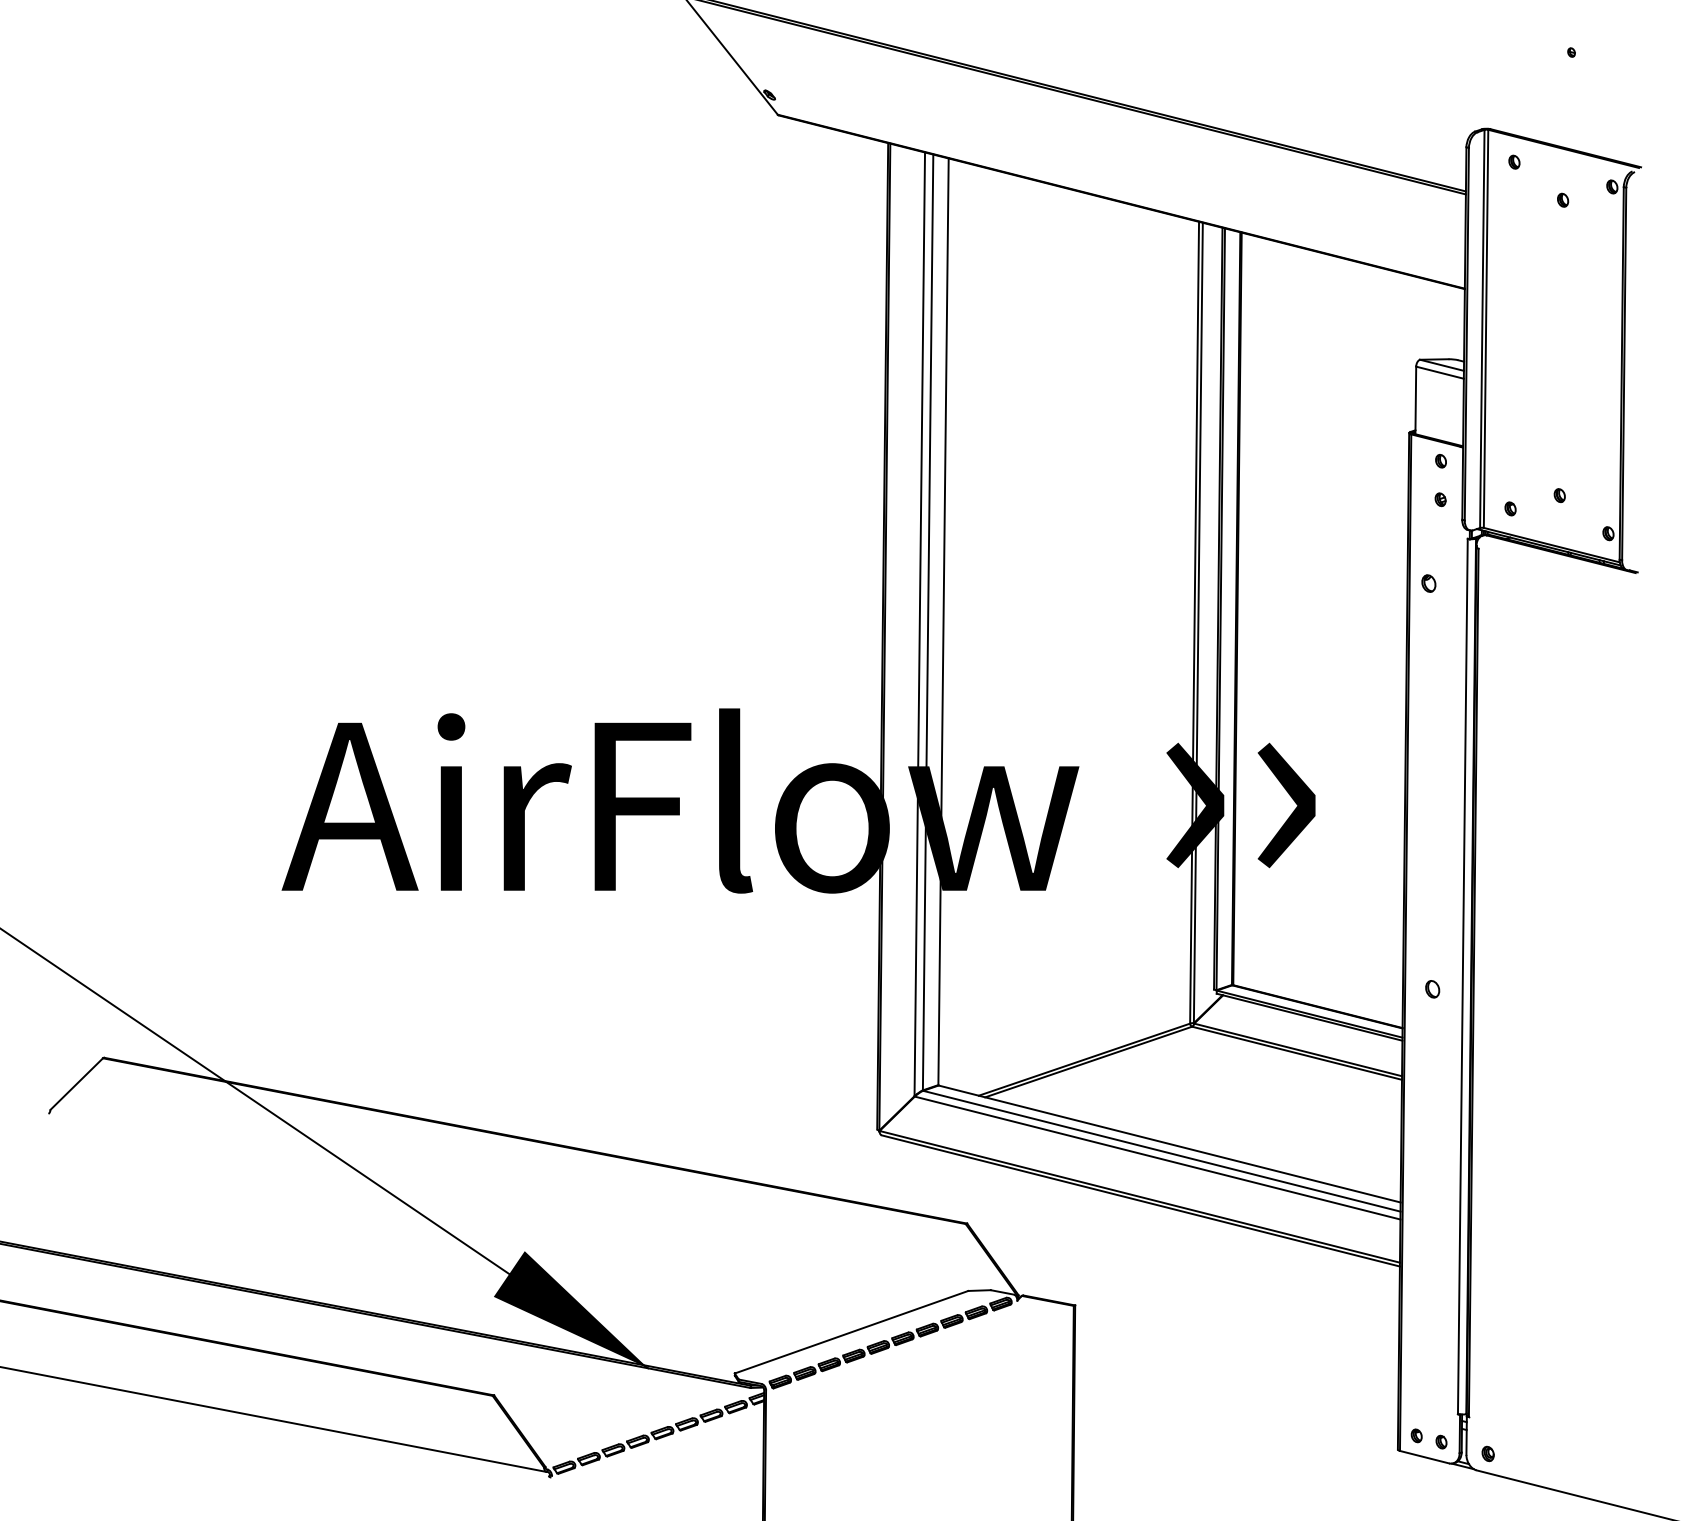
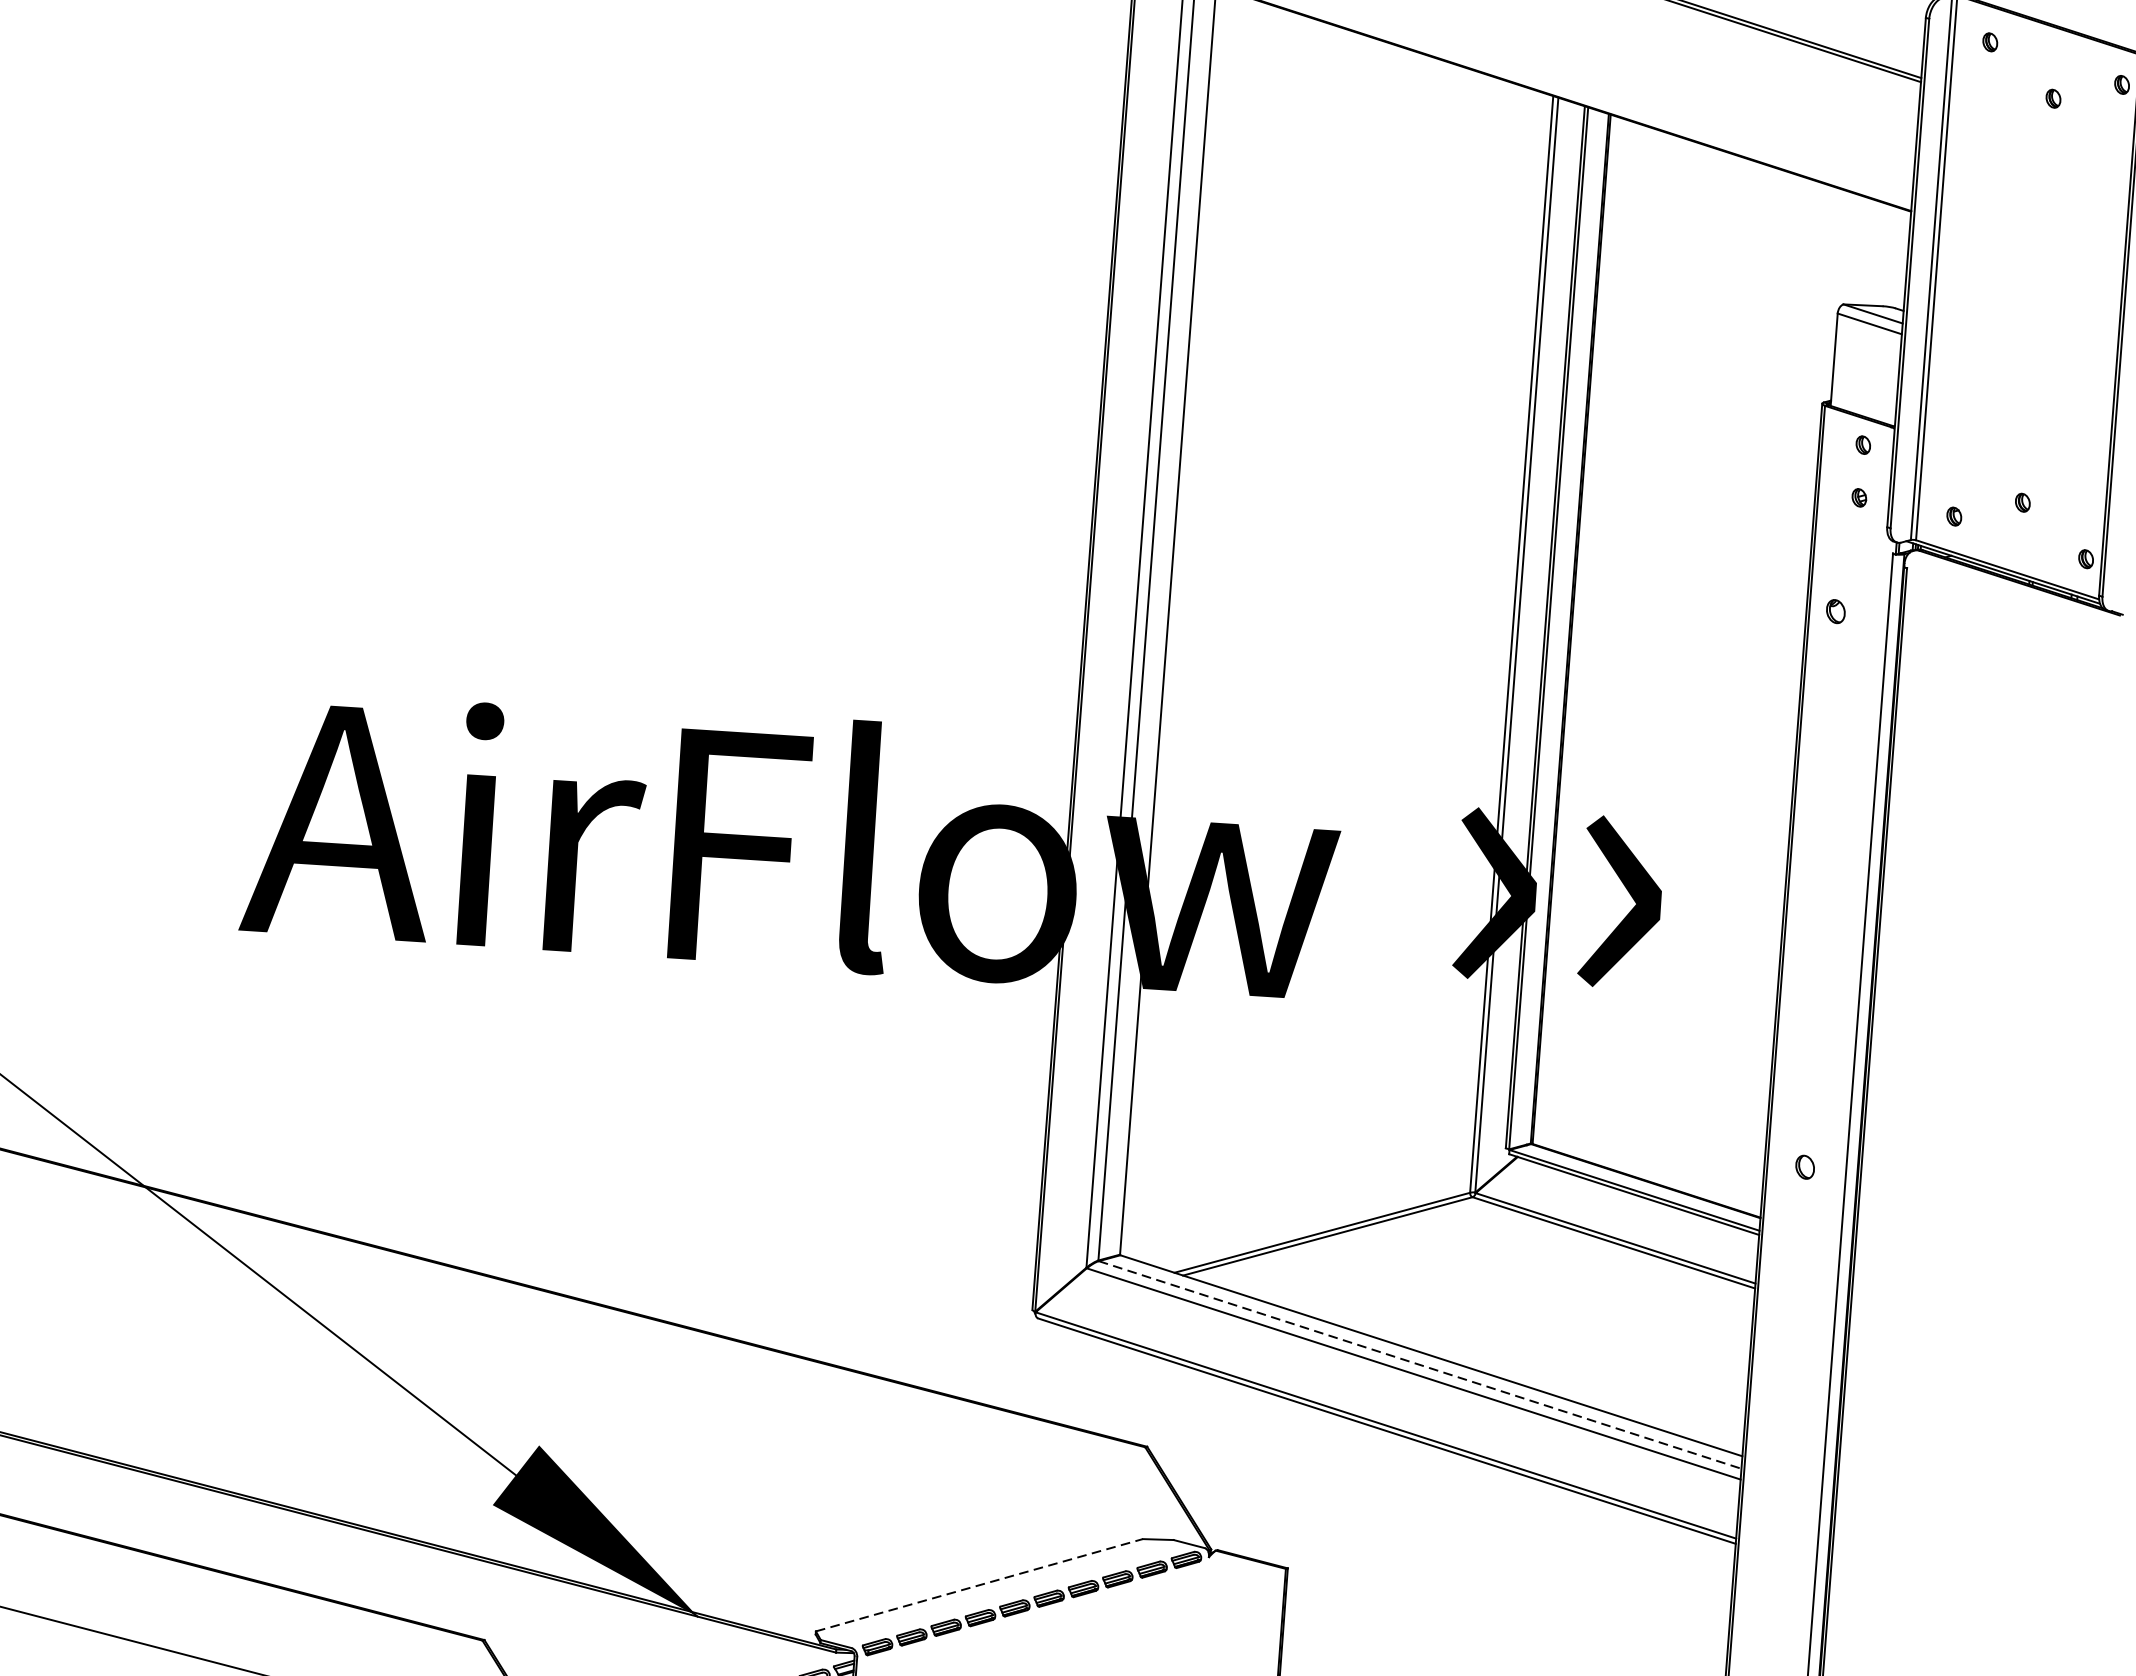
line: (1162, 1151) -> (1420, 1365), solid -> dashed
line: (851, 1332) -> (979, 1585), solid -> dashed

